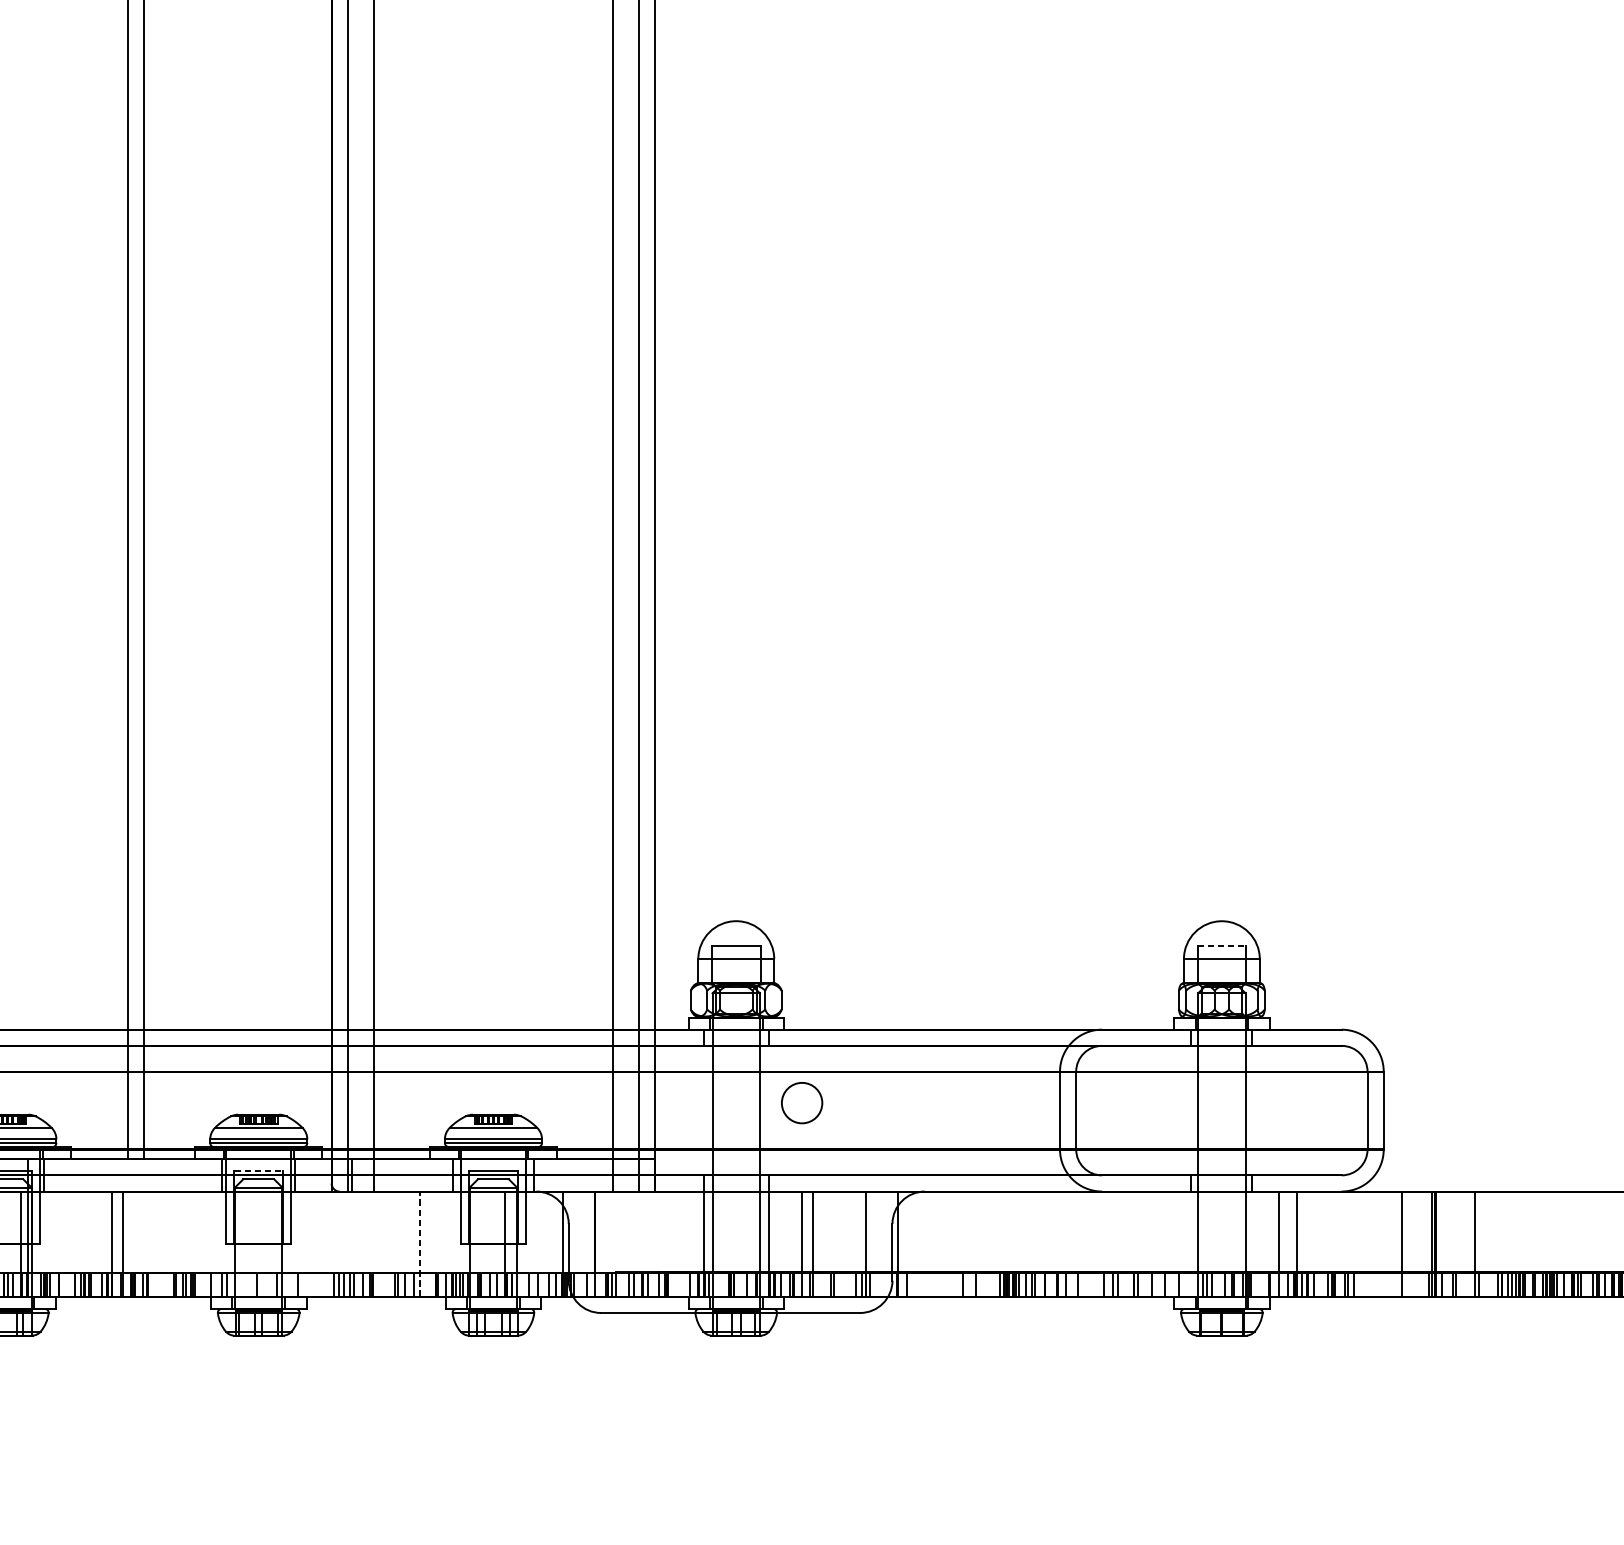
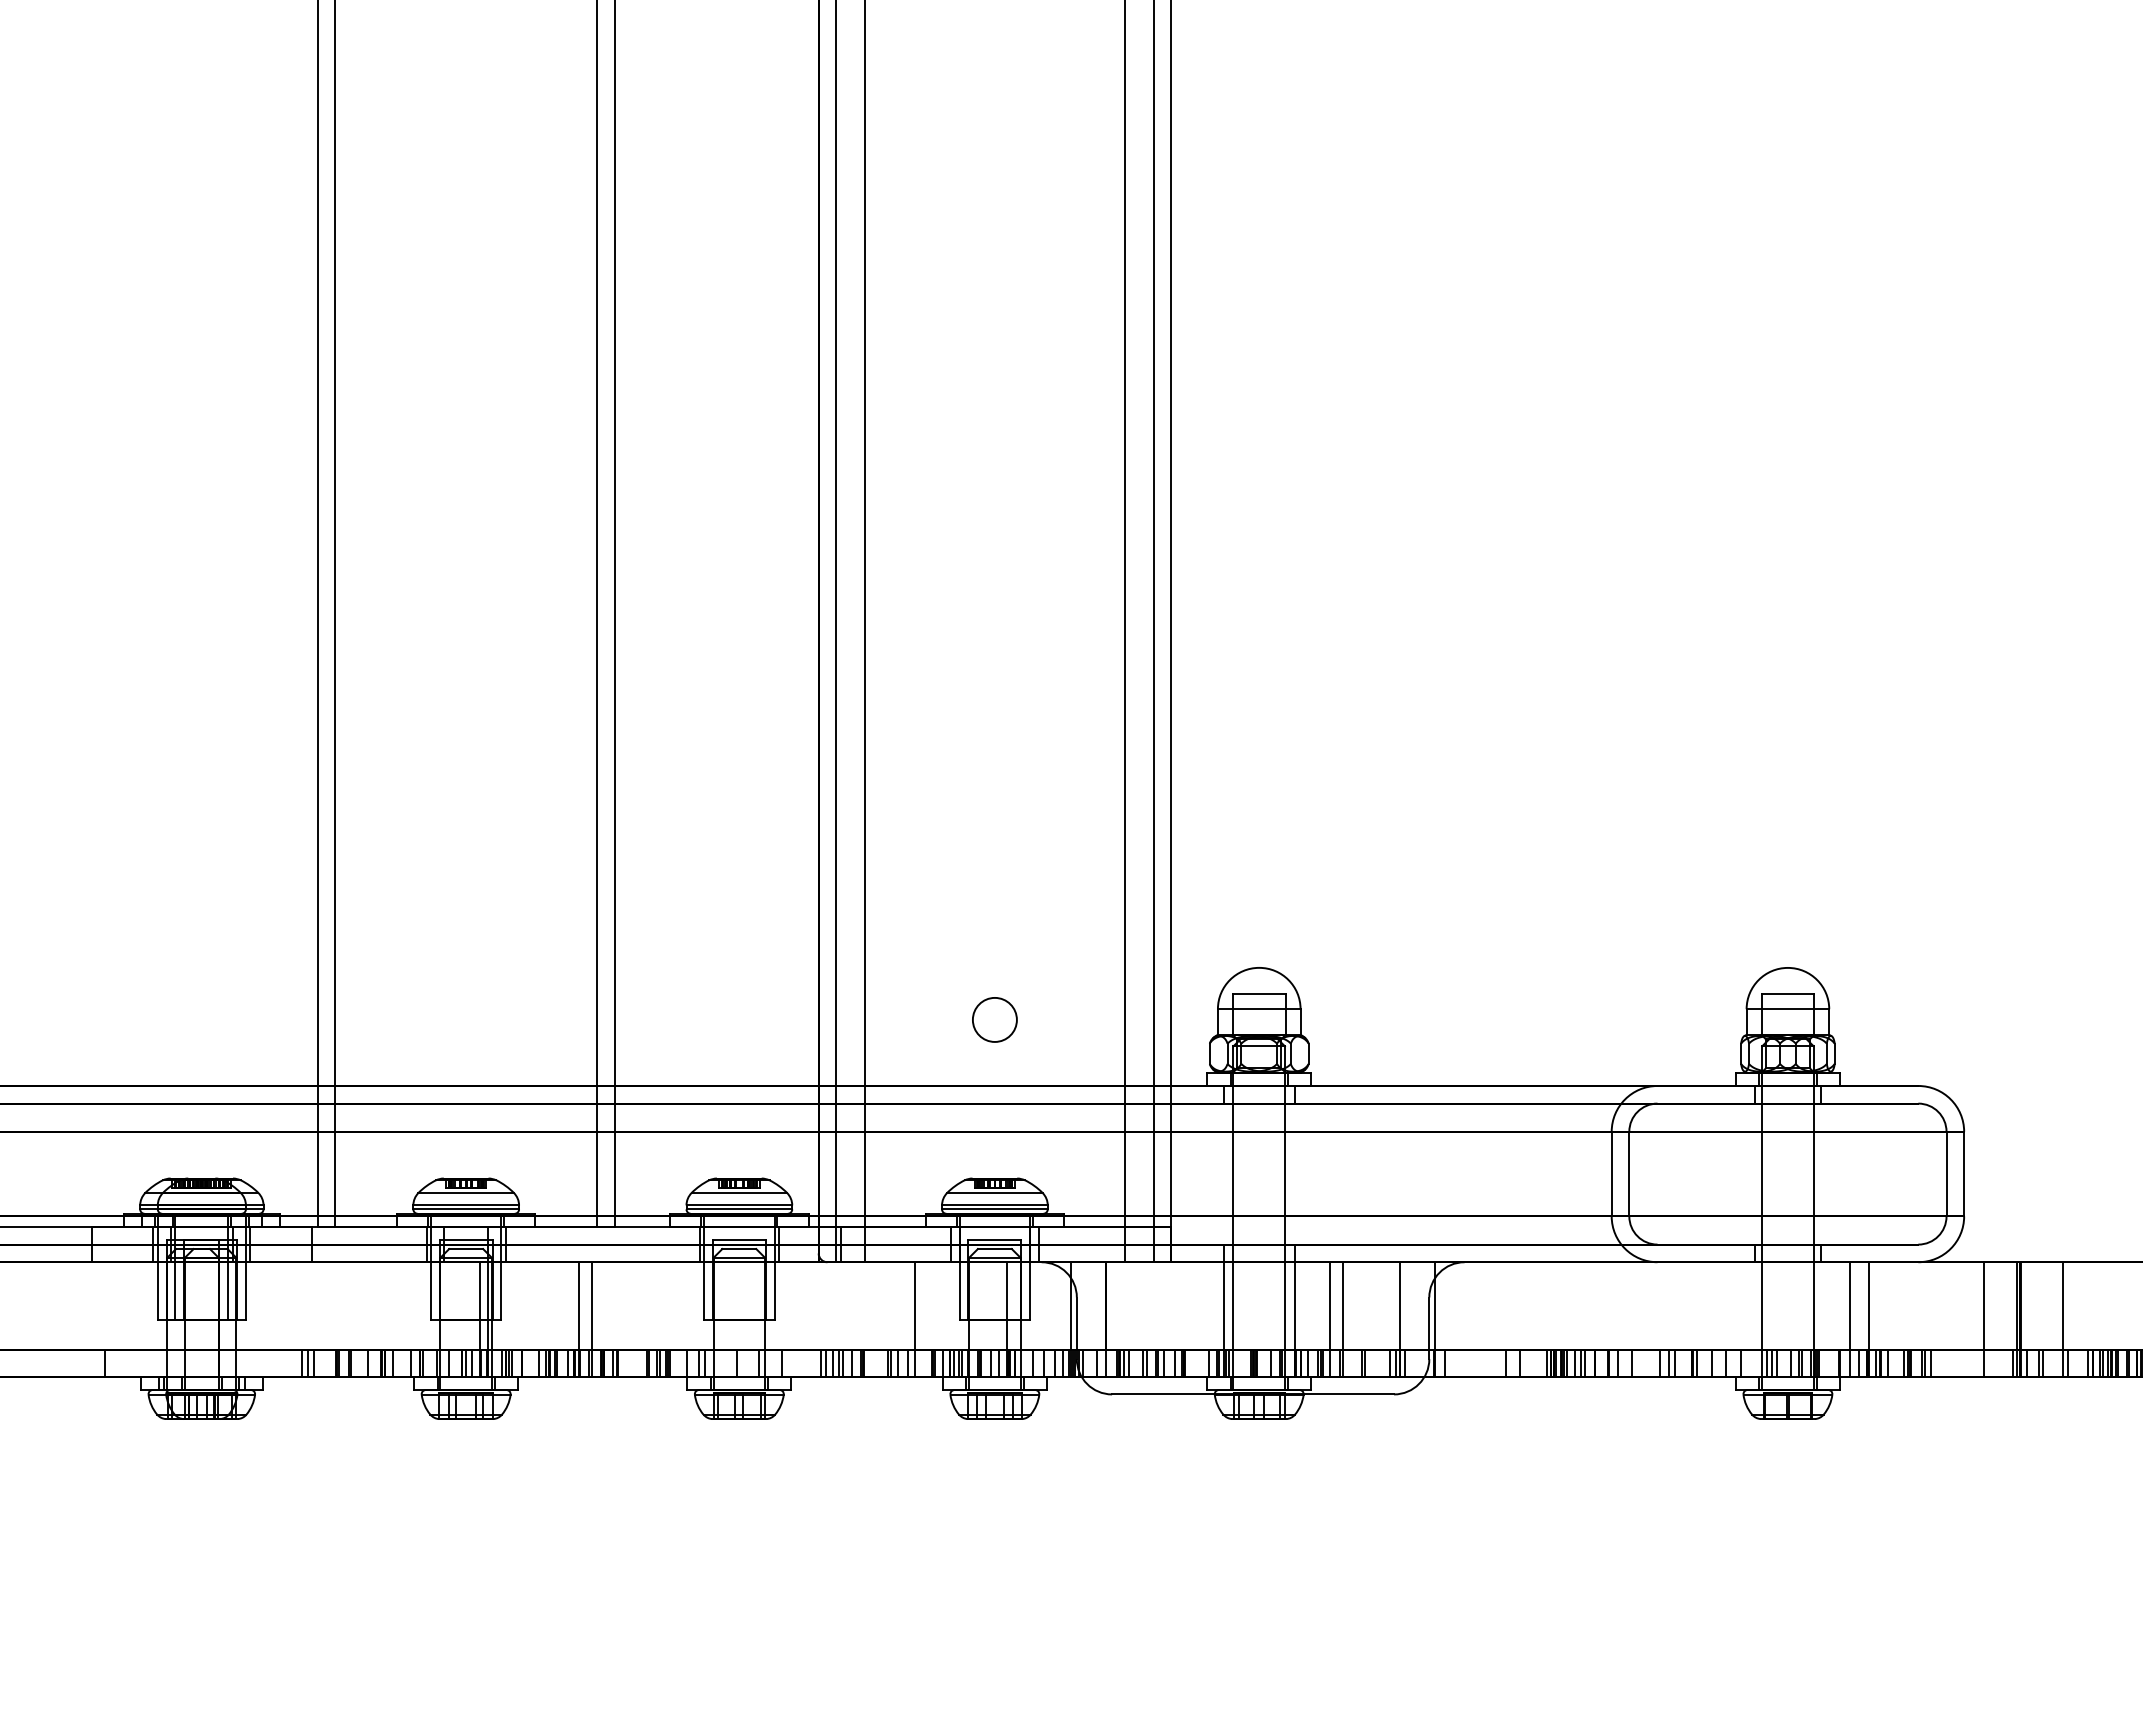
line: (1222, 945) -> (1788, 994), dashed -> solid
circle: (801, 1102) -> (994, 1019), moved
line: (258, 1171) -> (739, 1240), dashed -> solid
line: (420, 1244) -> (915, 1319), dashed -> solid

